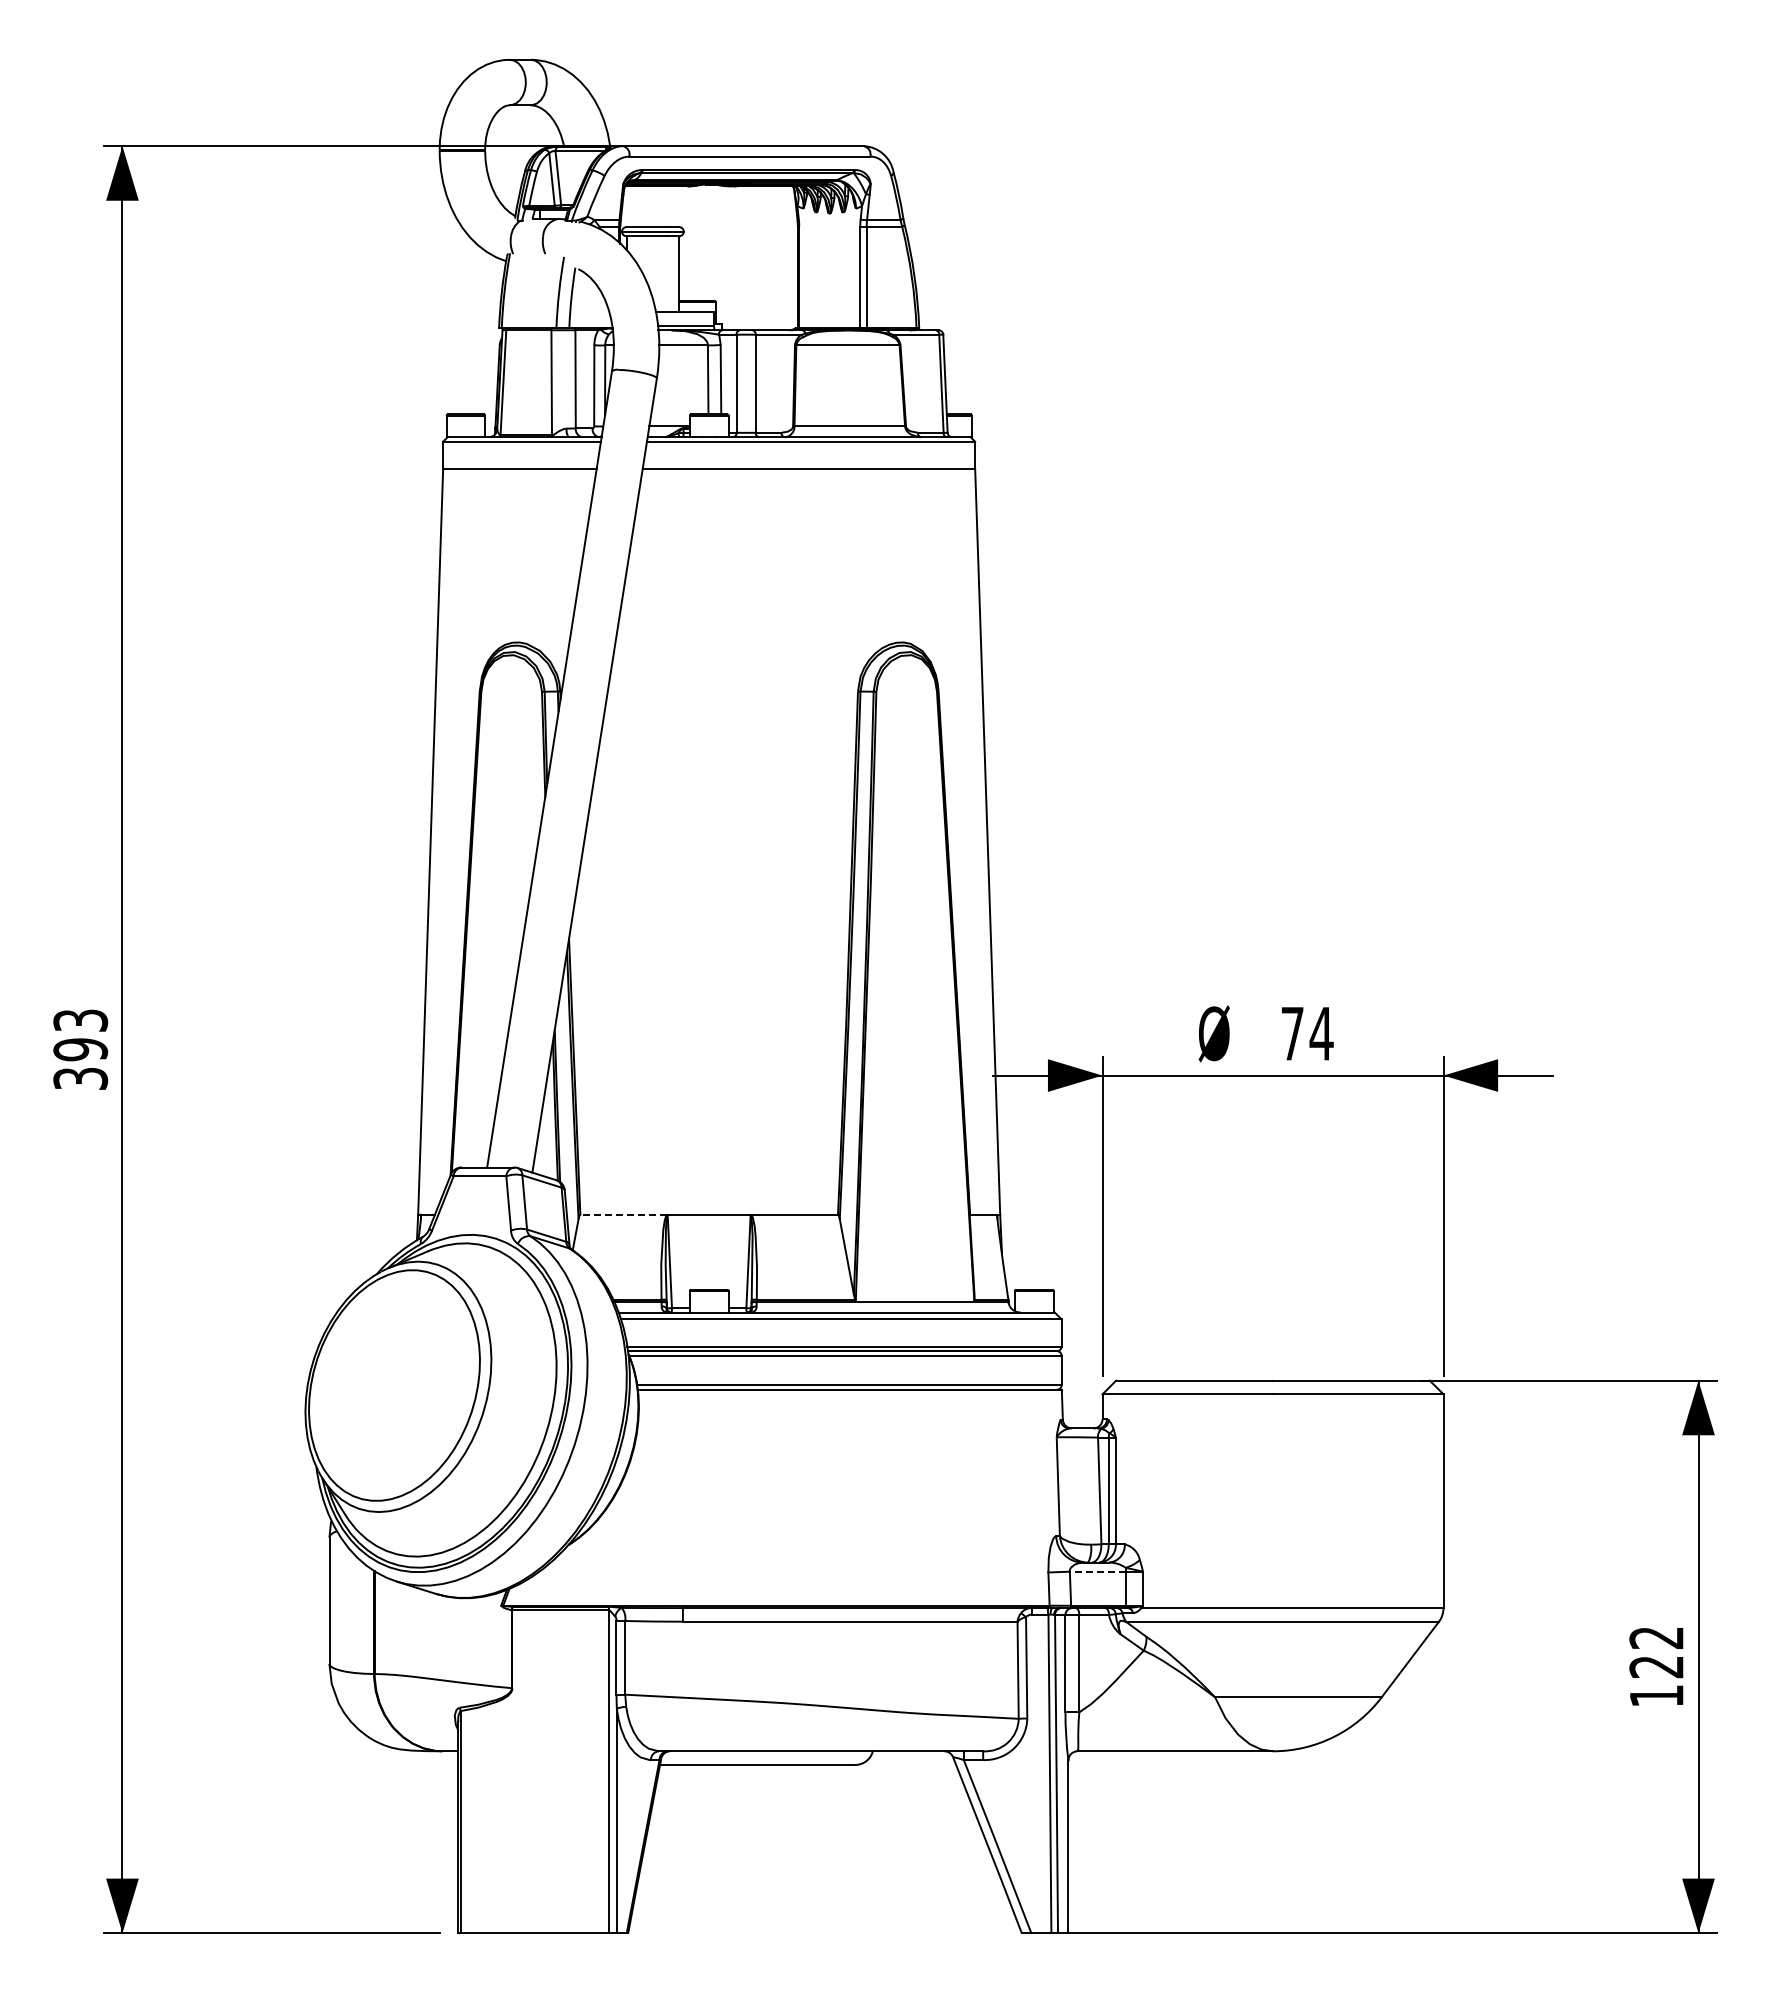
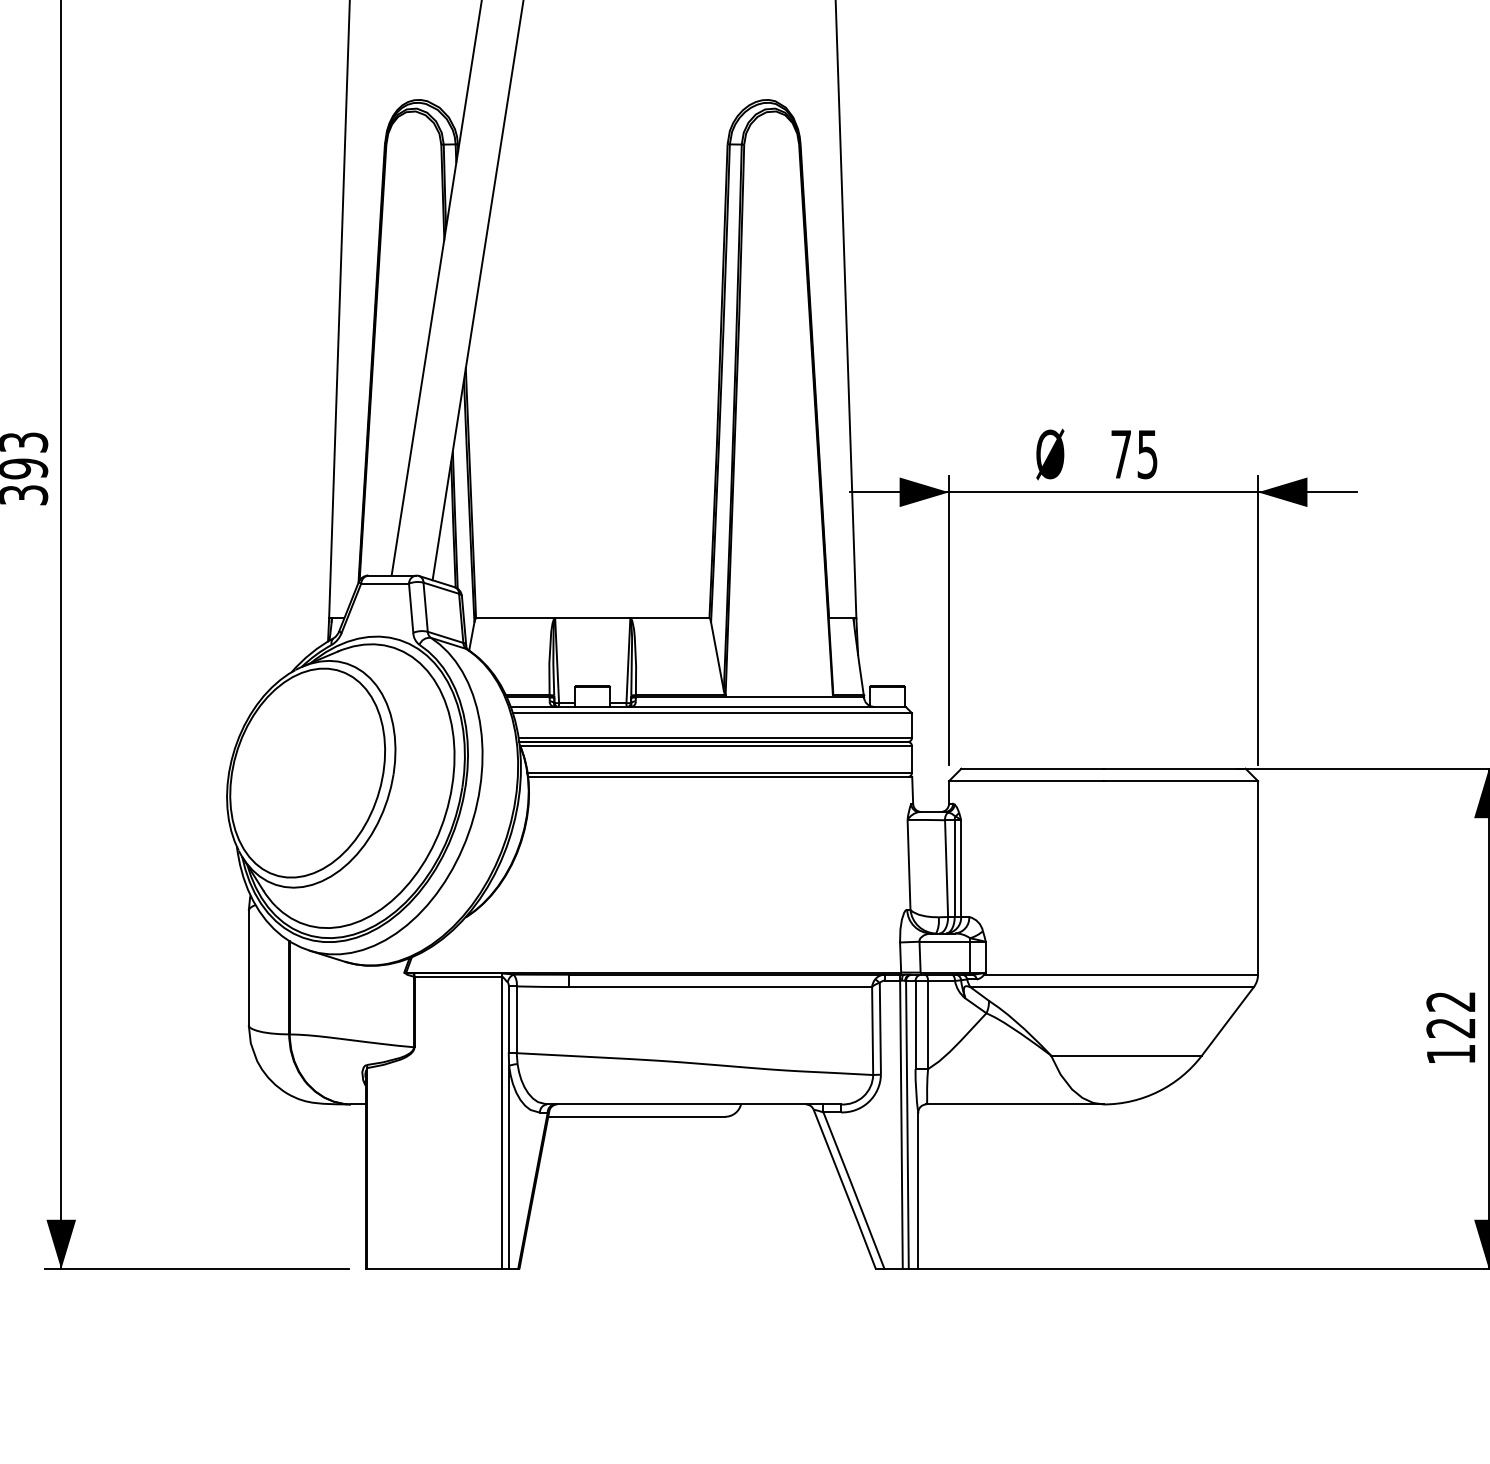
text: (1321, 1034) -> (1147, 455), 74 -> 75
line: (623, 1214) -> (515, 618), dashed -> solid
line: (1097, 1571) -> (944, 941), dashed -> solid

